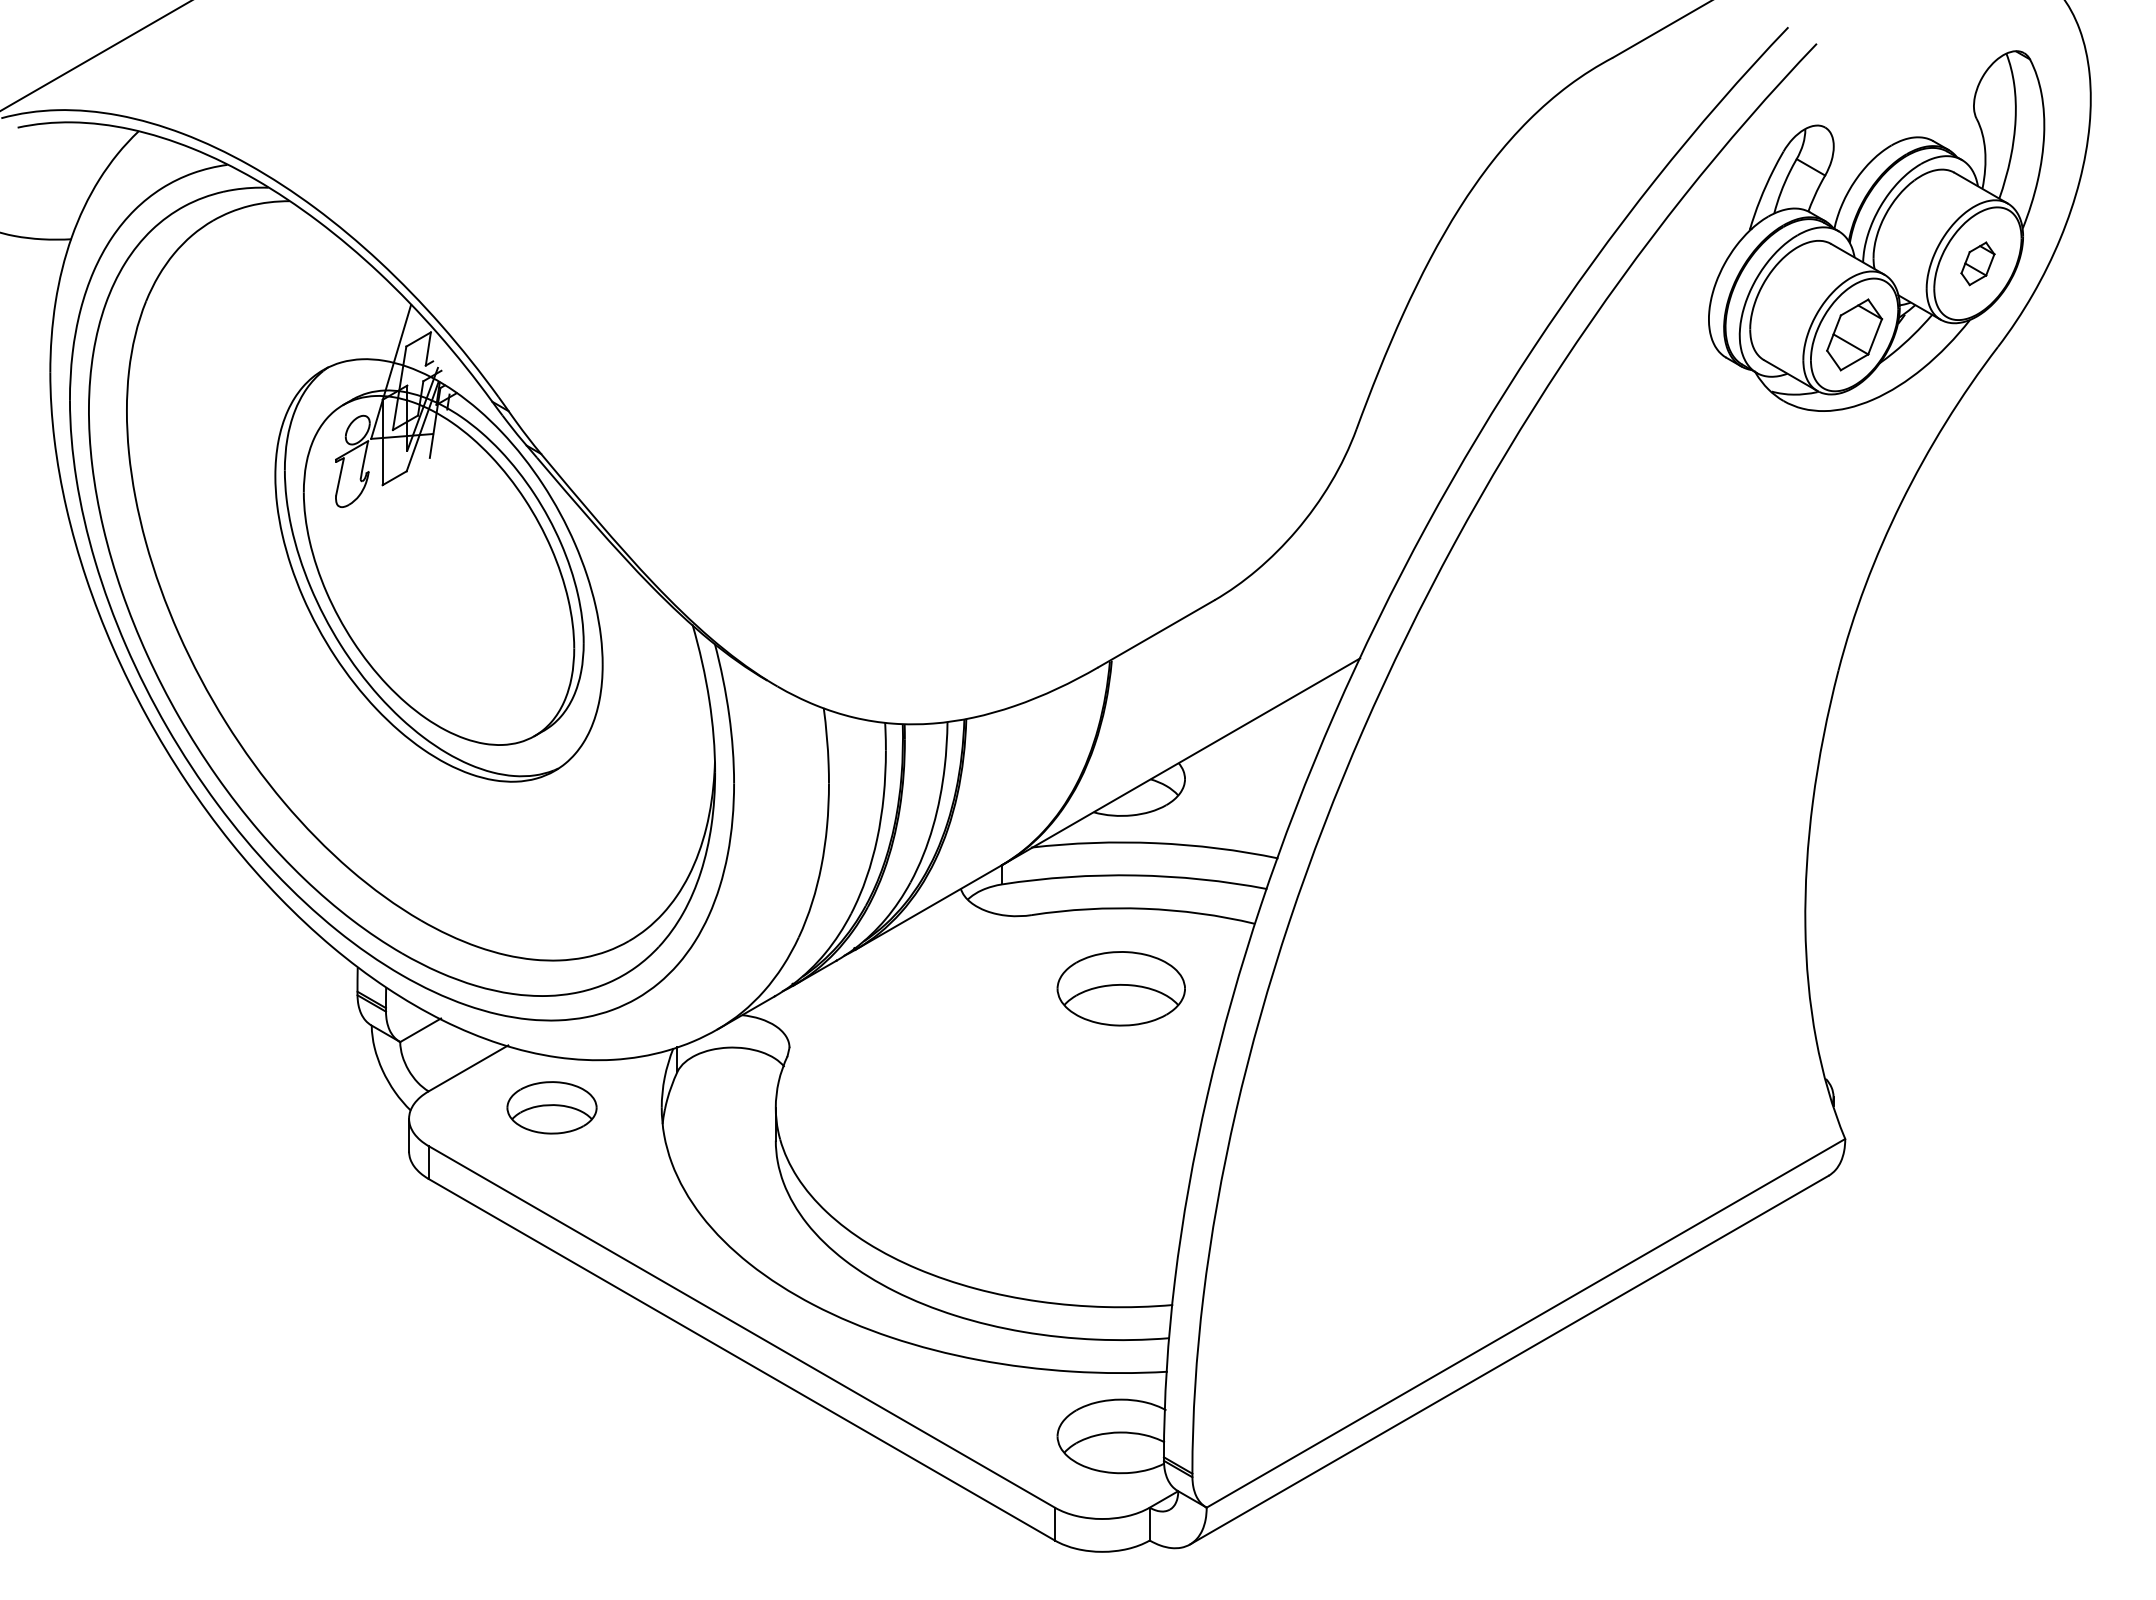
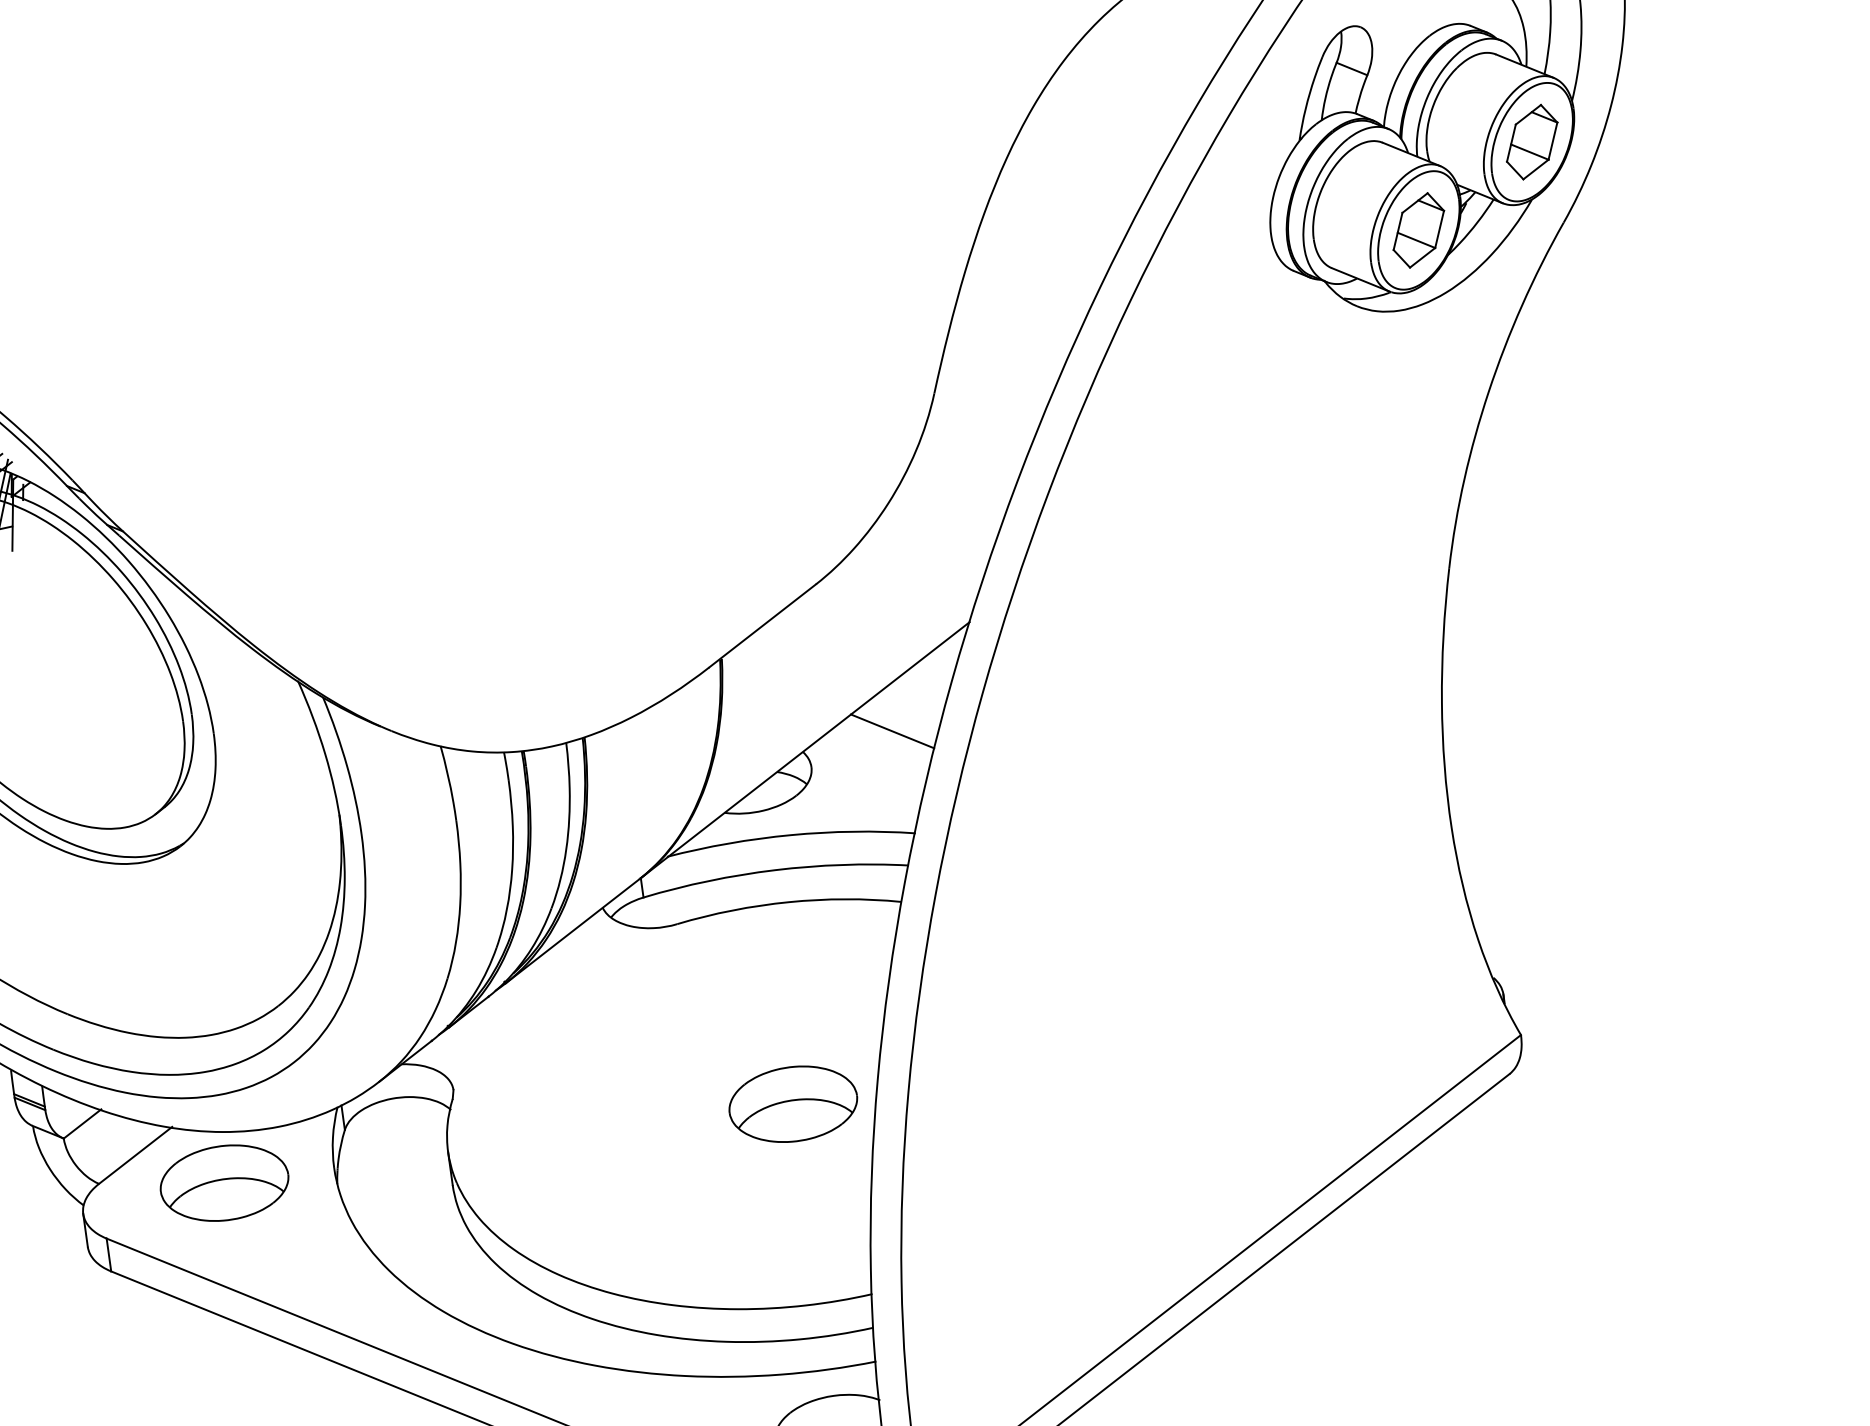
part: (1977, 263) -> (1531, 142), size x1.67
line: (1269, 754) -> (892, 730), added
part: (1120, 988) -> (792, 1104), moved
part: (551, 1107) -> (223, 1182), size x1.43

